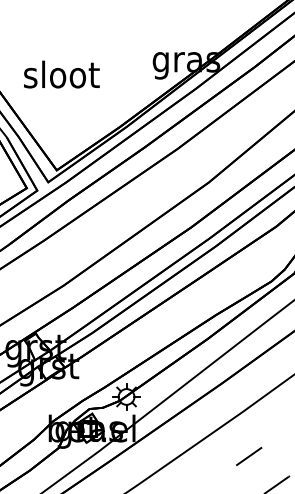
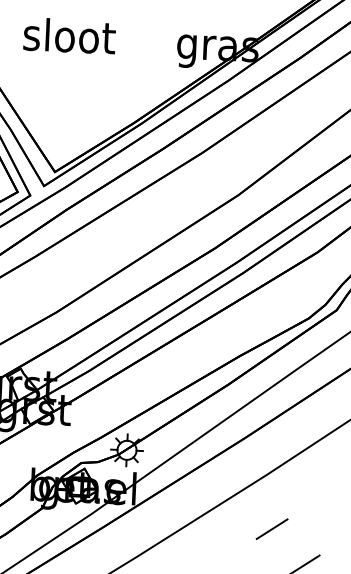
text: (61, 74) -> (69, 35), moved

